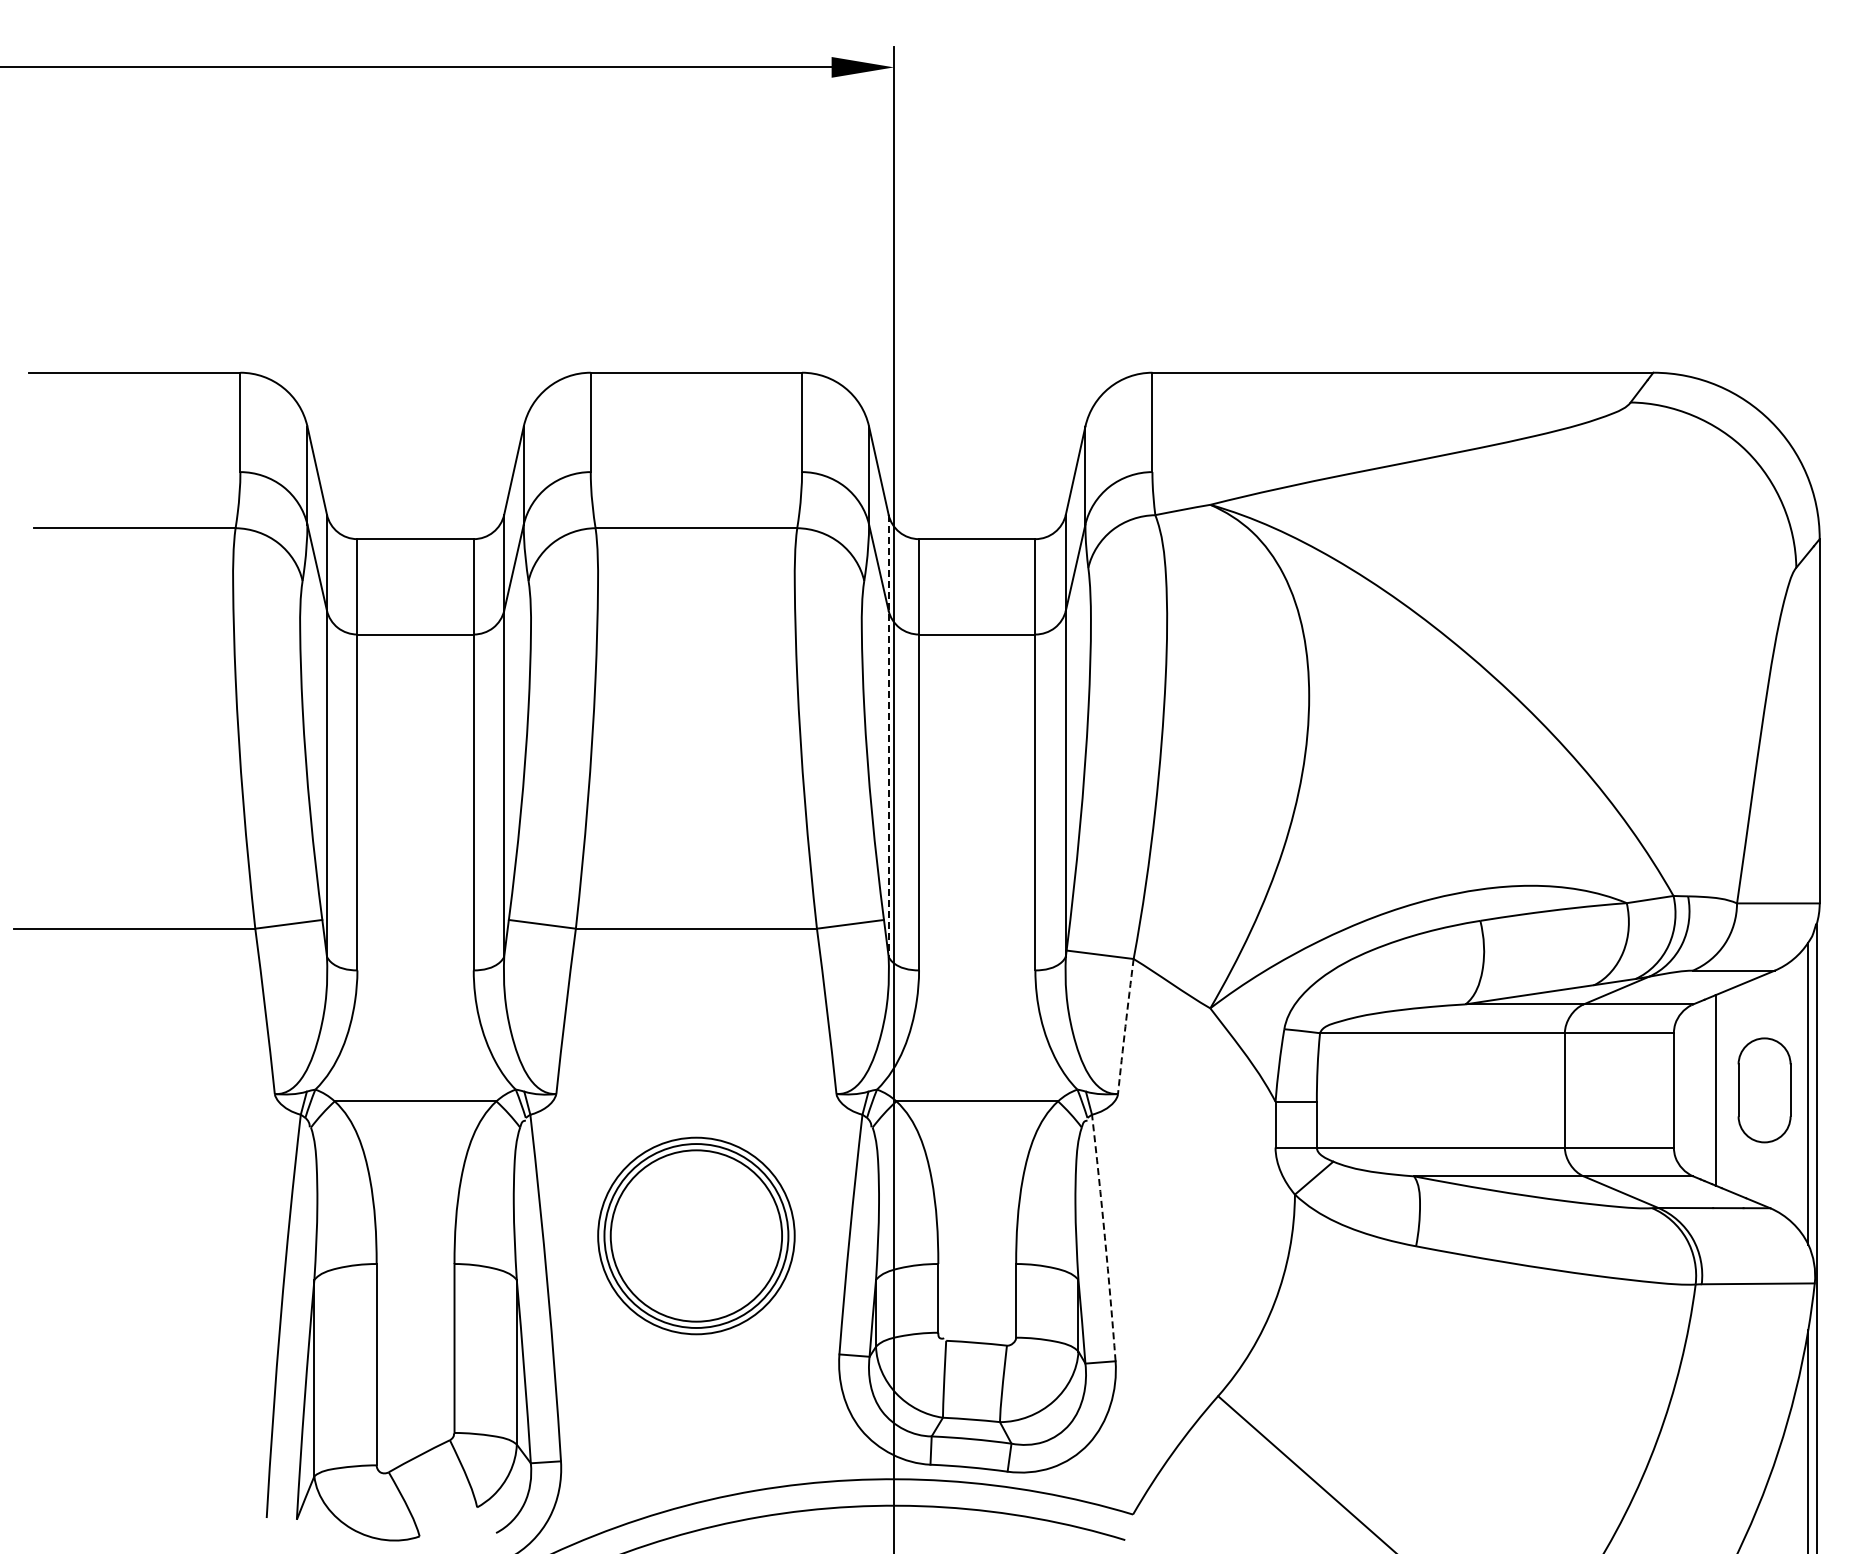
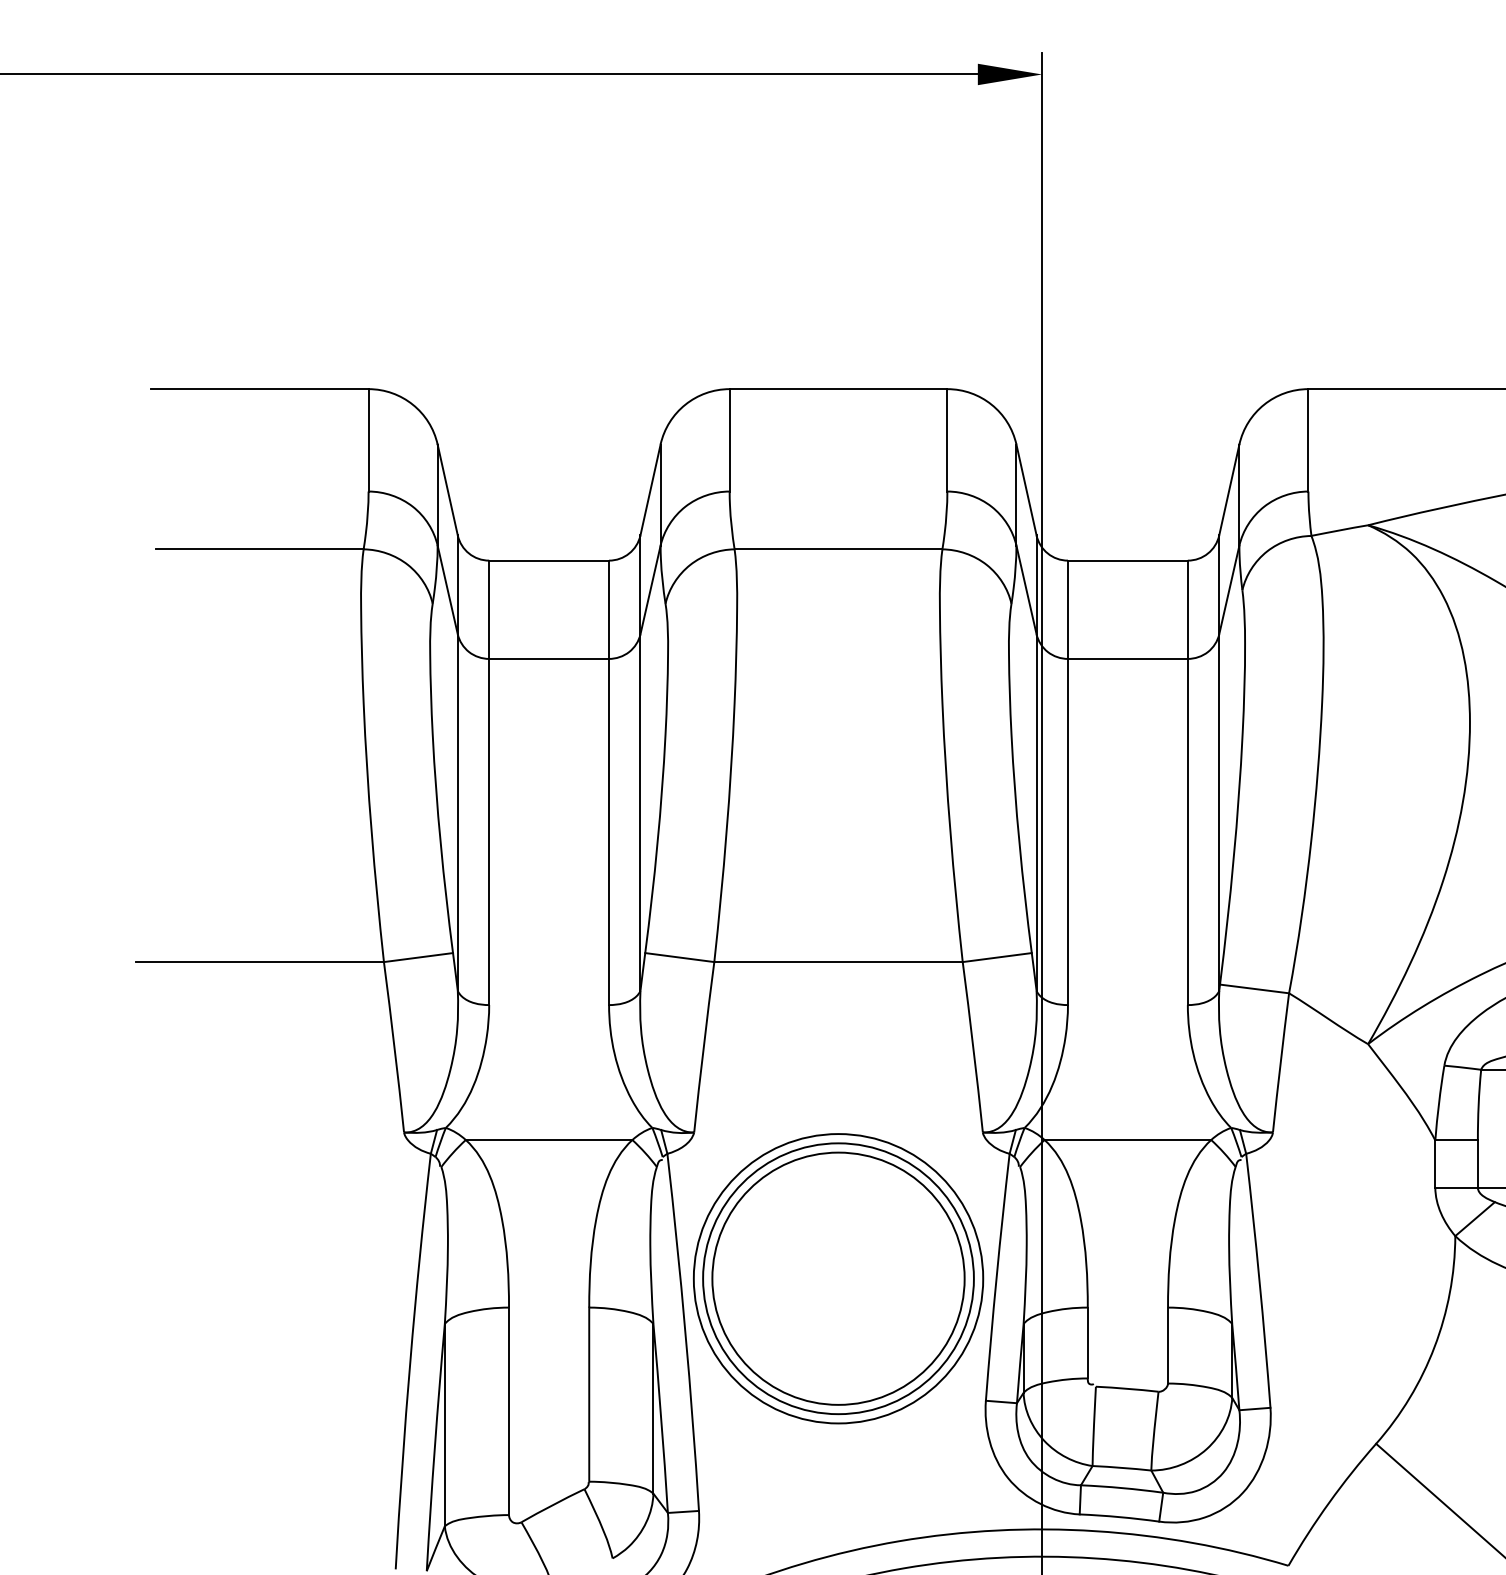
line: (888, 735) -> (1036, 762), dashed -> solid
arc: (1125, 1026) -> (1280, 1062), dashed -> solid
part: (696, 1235) -> (838, 1278), size x1.43
arc: (1104, 1237) -> (1259, 1280), dashed -> solid

